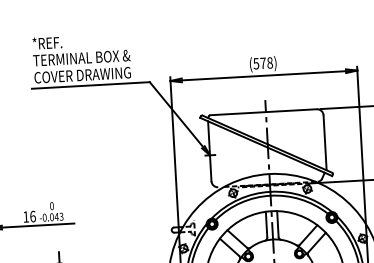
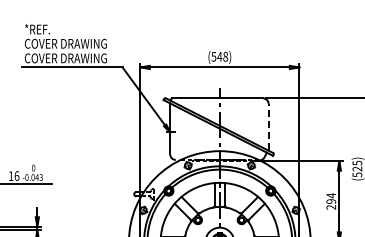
text: (81, 57) -> (65, 43), TERMINAL BOX & -> COVER DRAWING
text: (262, 62) -> (219, 56), (578) -> (548)
line: (324, 141) -> (268, 126), solid -> dashed

